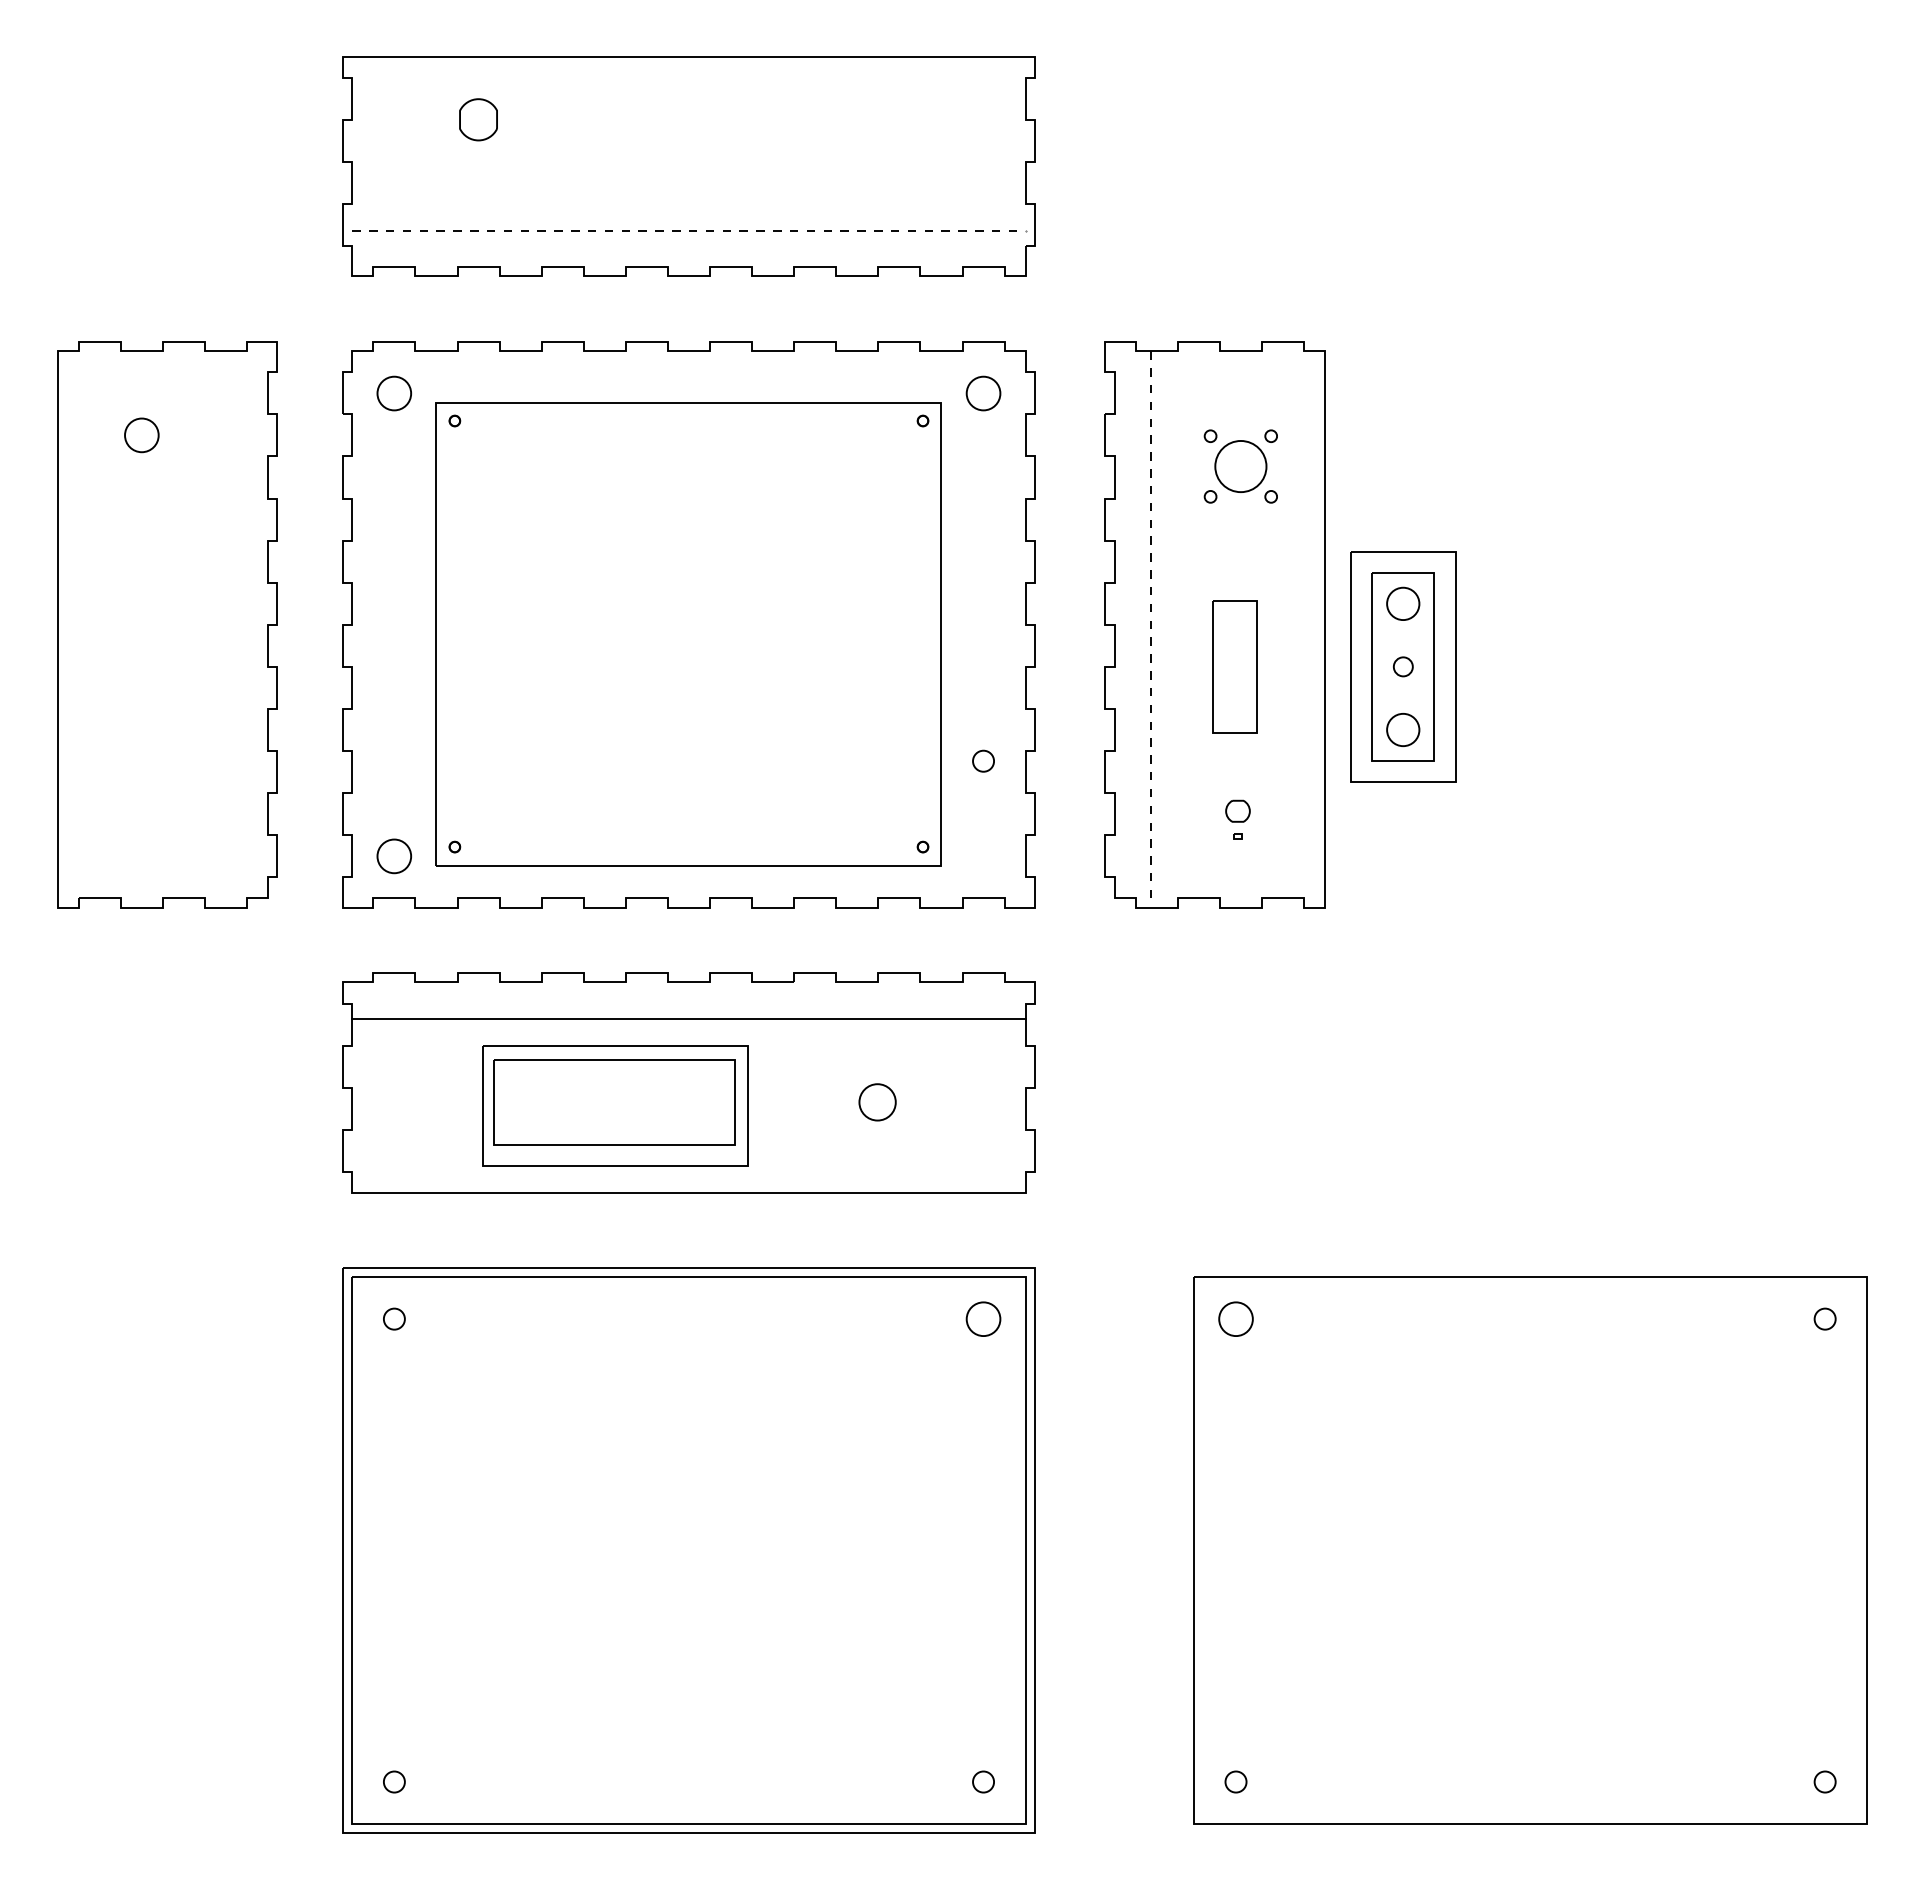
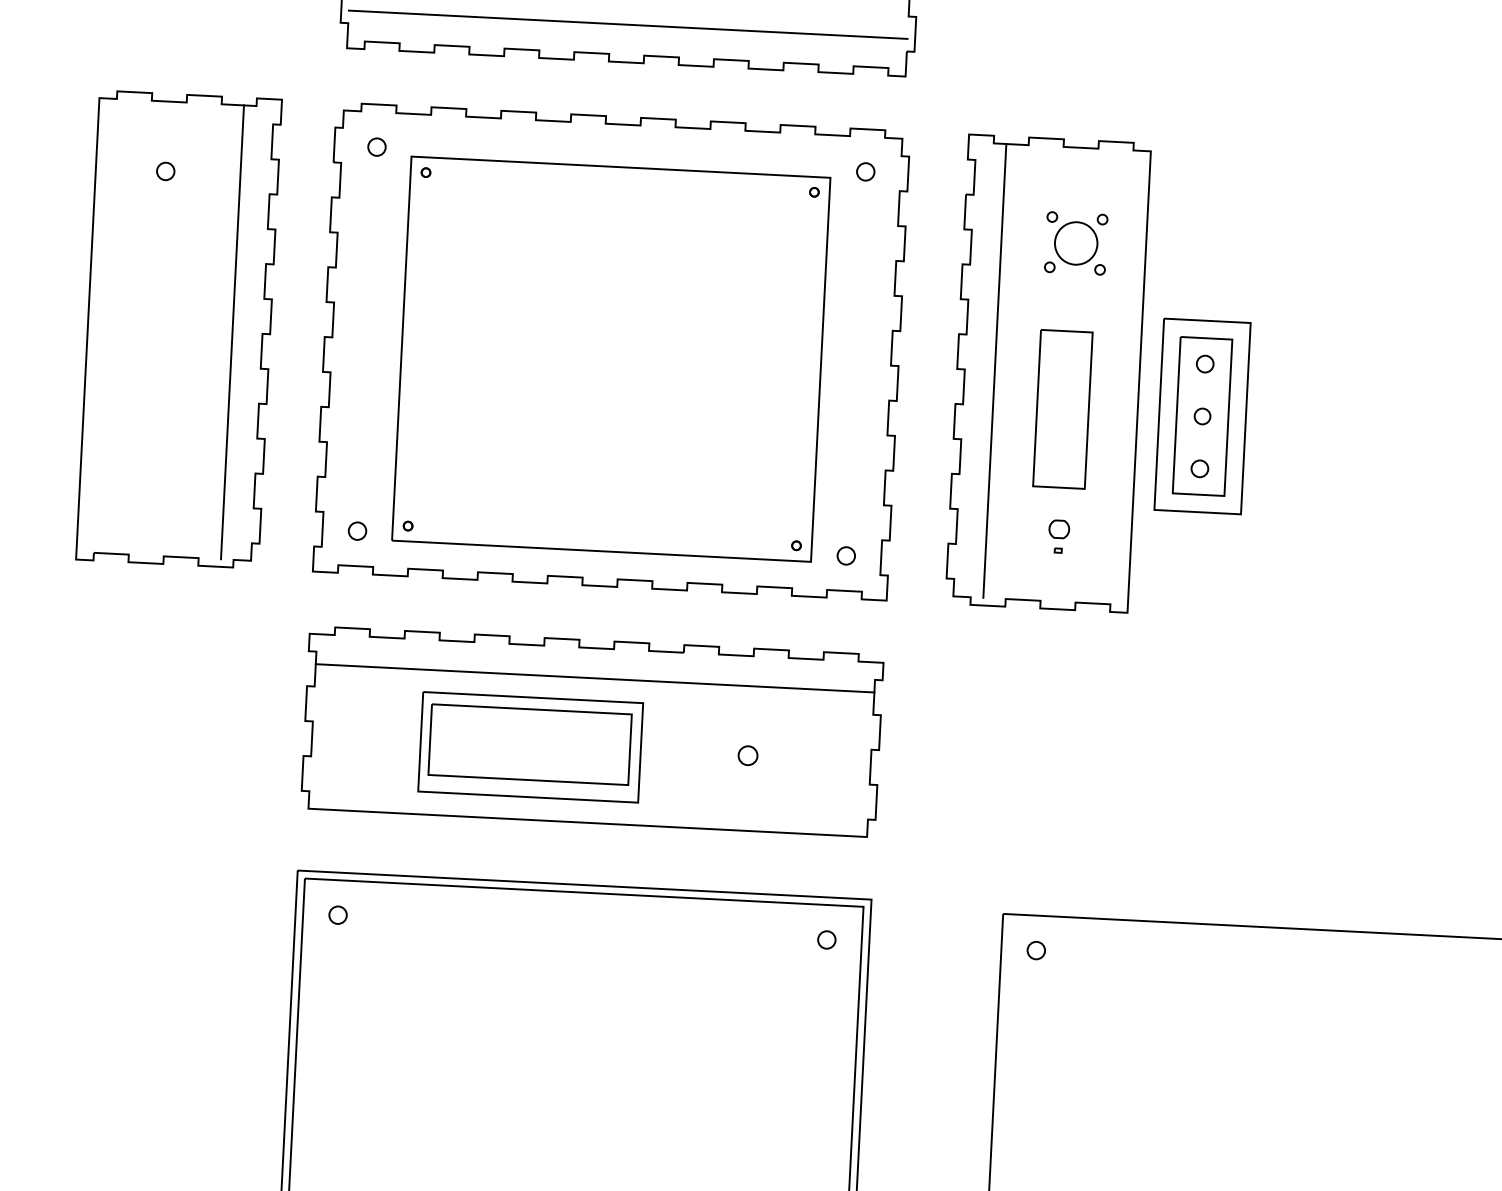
line: (688, 230) -> (627, 24), dashed -> solid
circle: (394, 392) -> (377, 146), size x0.62
circle: (983, 392) -> (865, 171), size x0.62
circle: (141, 435) -> (165, 171), size x0.62
circle: (1403, 603) -> (1205, 363), size x0.62
line: (231, 624) -> (232, 332), added
line: (1150, 624) -> (994, 370), dashed -> solid
part: (1234, 666) -> (1062, 409), size x1.43
circle: (1403, 729) -> (1200, 468), size x0.62
circle: (983, 760) -> (846, 555), moved
circle: (394, 855) -> (357, 530), size x0.62
circle: (877, 1102) -> (747, 755), size x0.62
circle: (983, 1318) -> (826, 939), size x0.62
circle: (1235, 1318) -> (1035, 950), size x0.62

